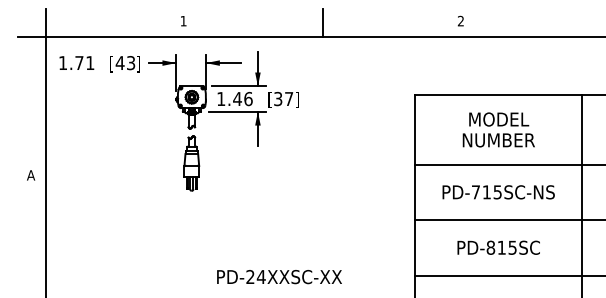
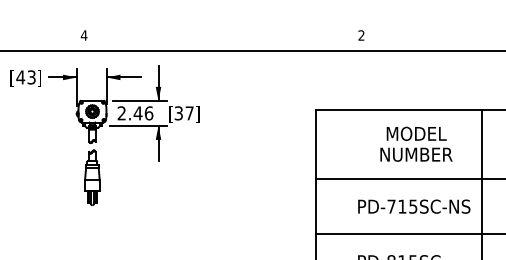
text: (183, 21) -> (84, 35), 1 -> 4
line: (323, 22) -> (224, 36), removed
text: (221, 98) -> (122, 112), 1.46 -> 2.46
text: (498, 129) -> (416, 143), moved
text: (498, 192) -> (414, 206), moved

